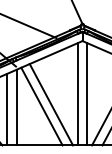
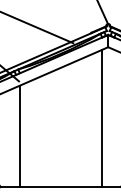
line: (87, 94) -> (114, 118), removed
line: (51, 104) -> (66, 132), removed
line: (41, 106) -> (53, 134), removed
line: (7, 109) -> (7, 138), removed

